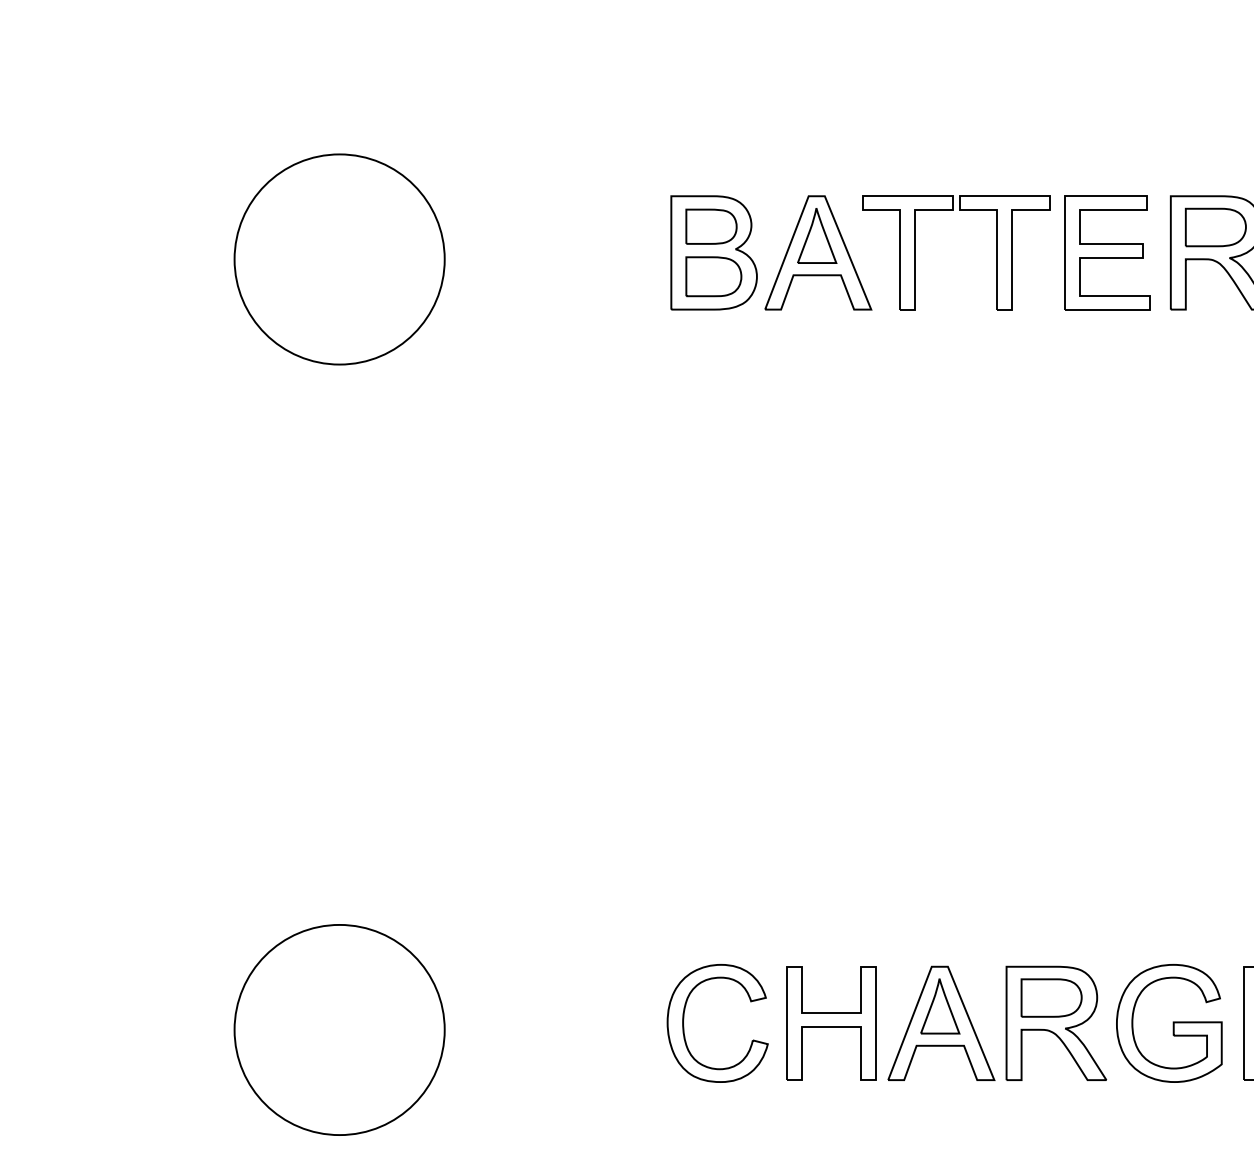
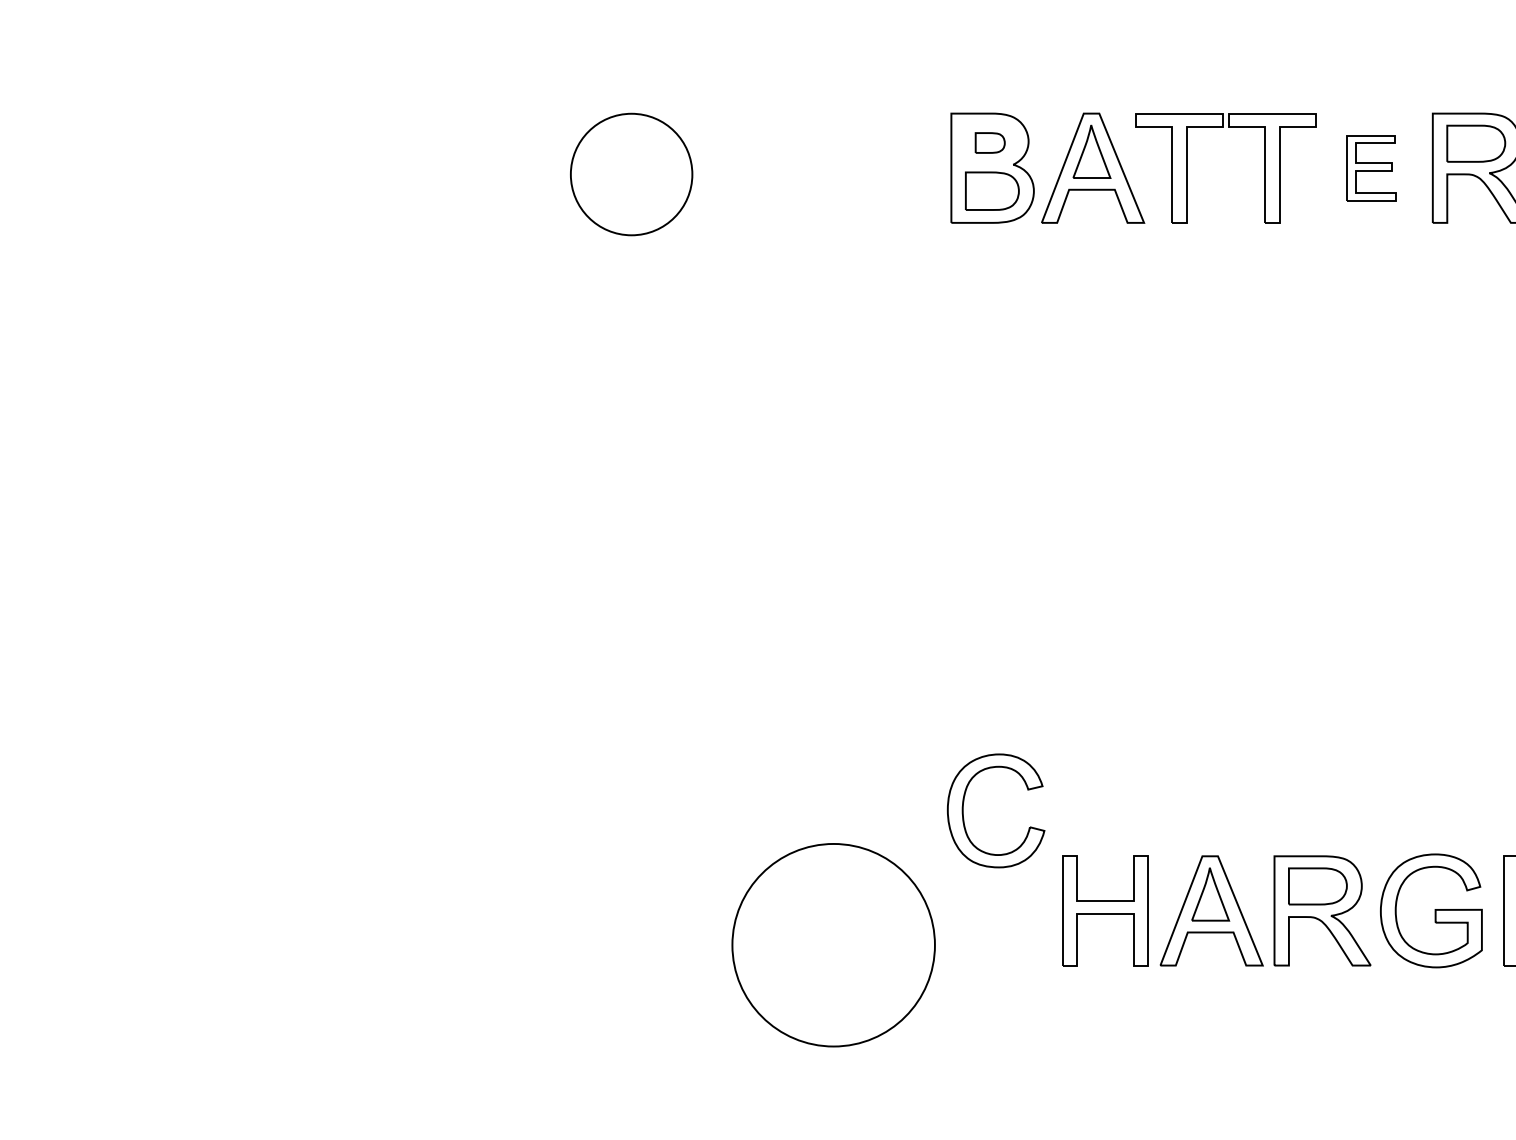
part: (711, 226) -> (990, 142), size x0.6
part: (1107, 253) -> (1371, 168), size x0.6
part: (339, 259) -> (631, 174), size x0.6
part: (683, 1023) -> (963, 810), moved
part: (339, 1030) -> (833, 945), moved

